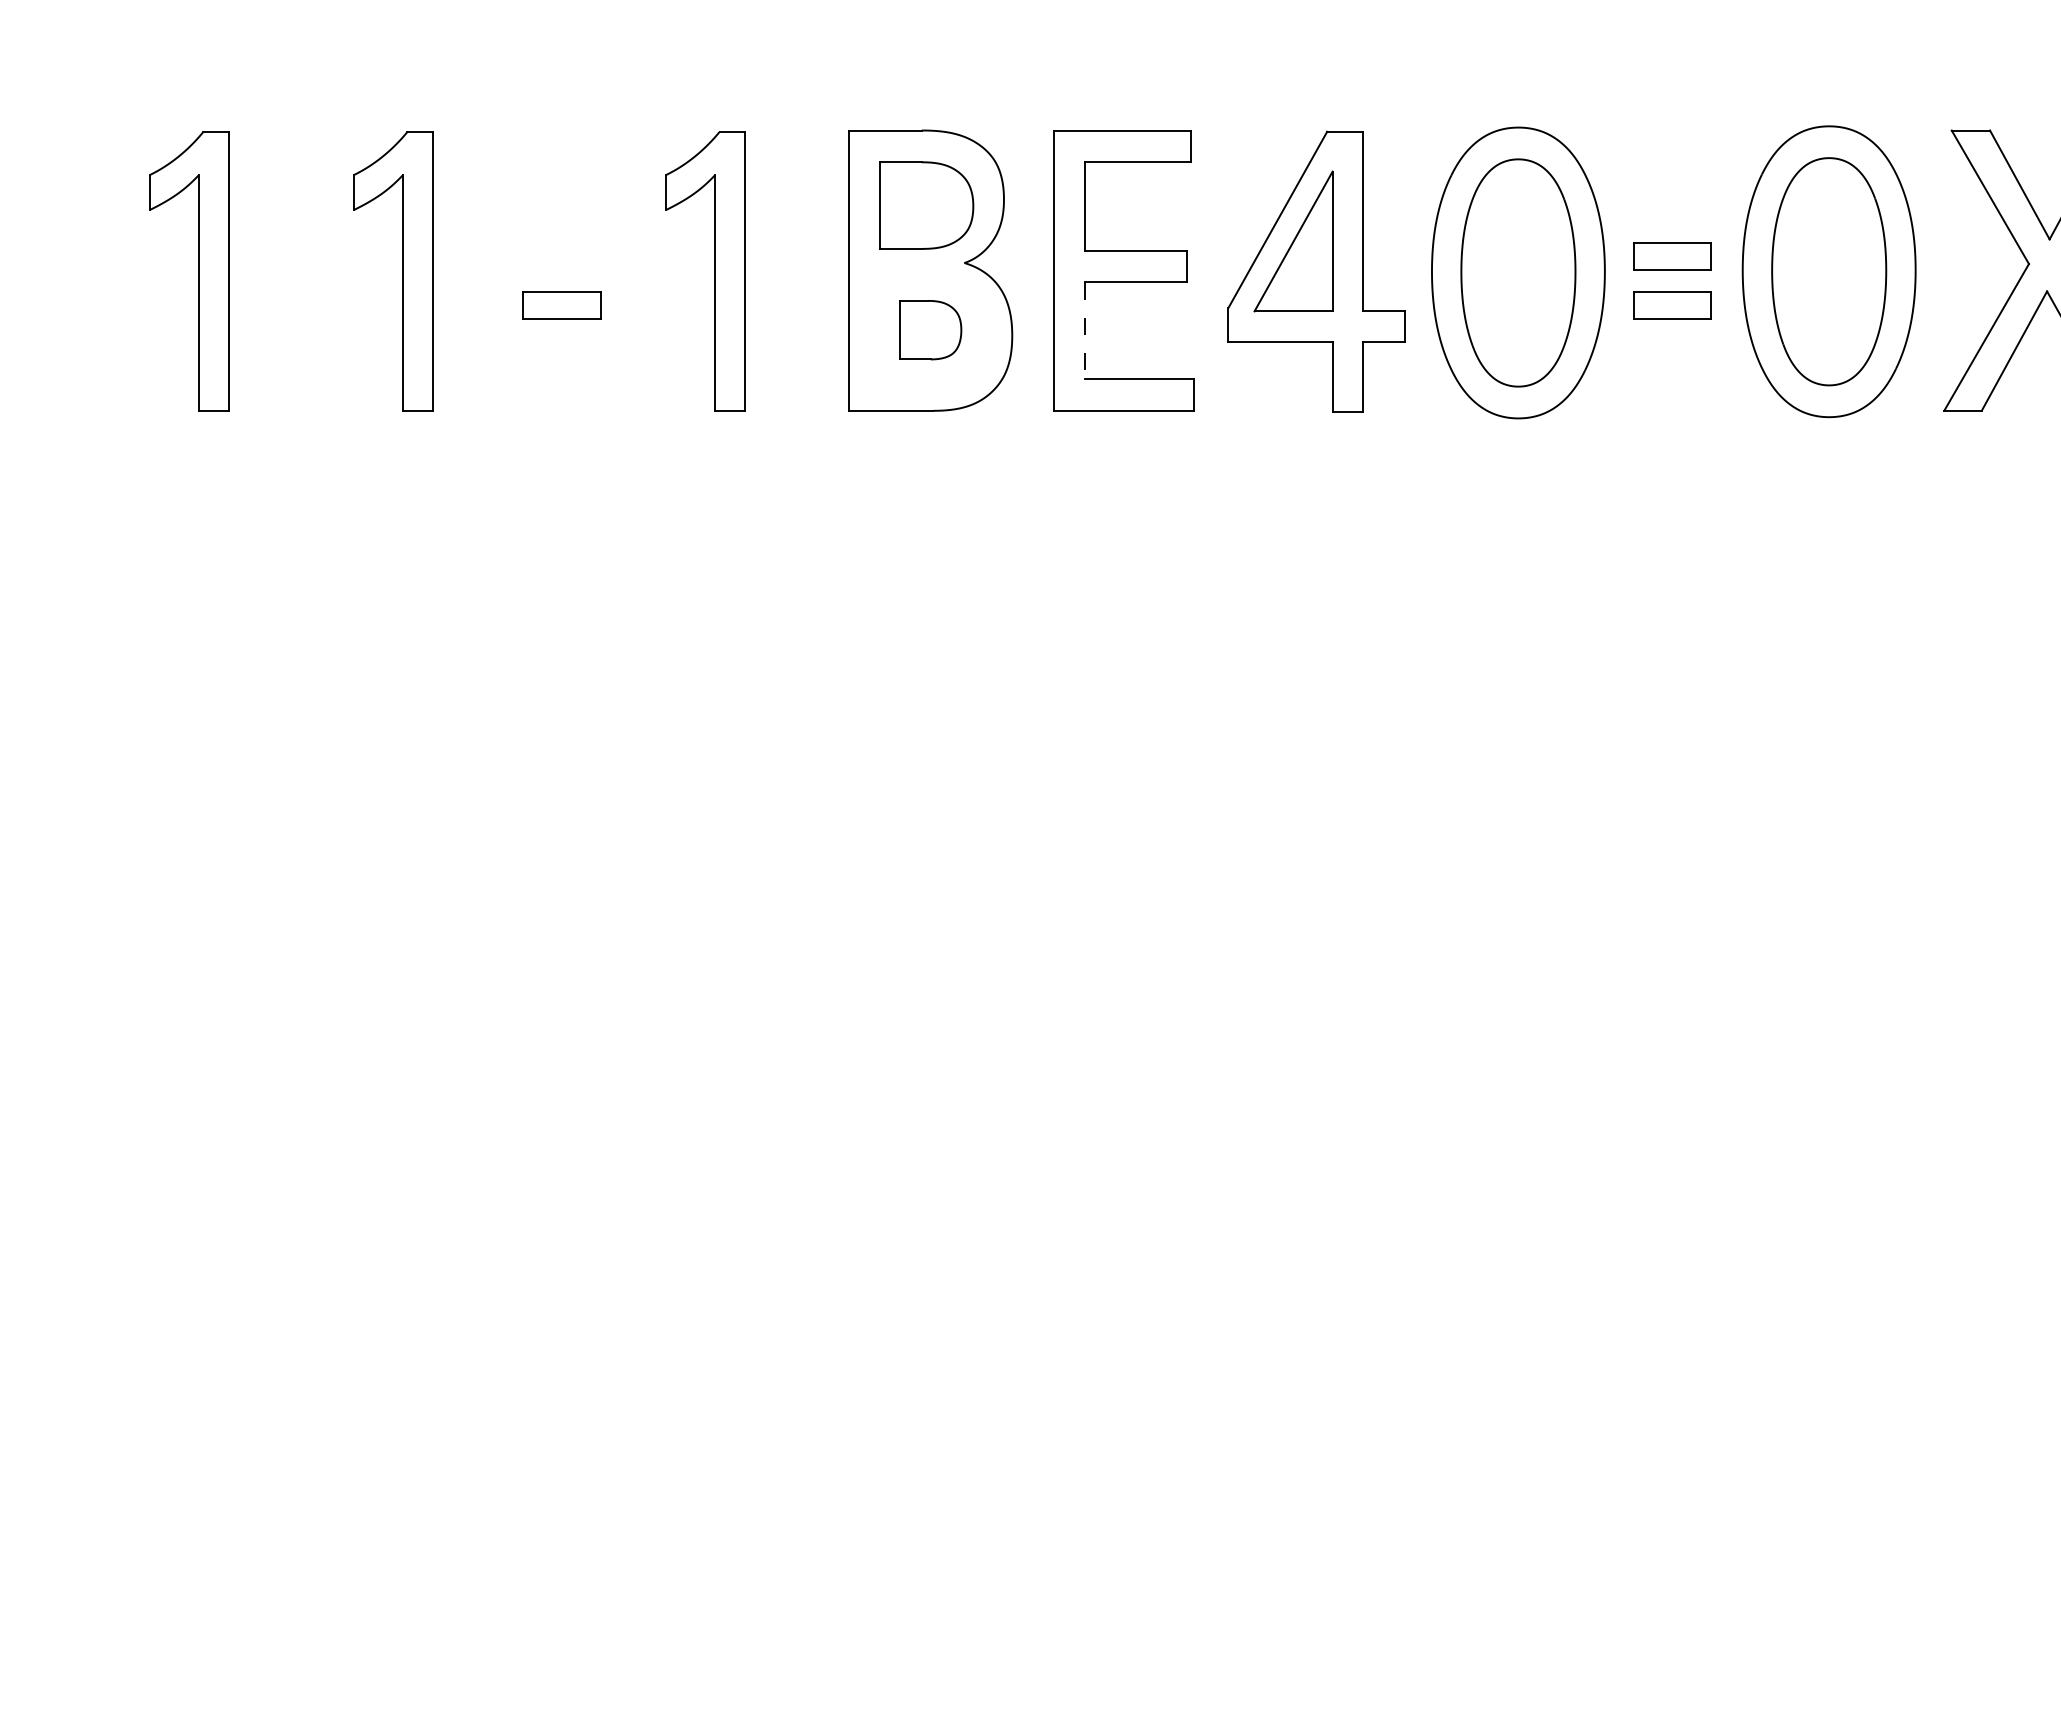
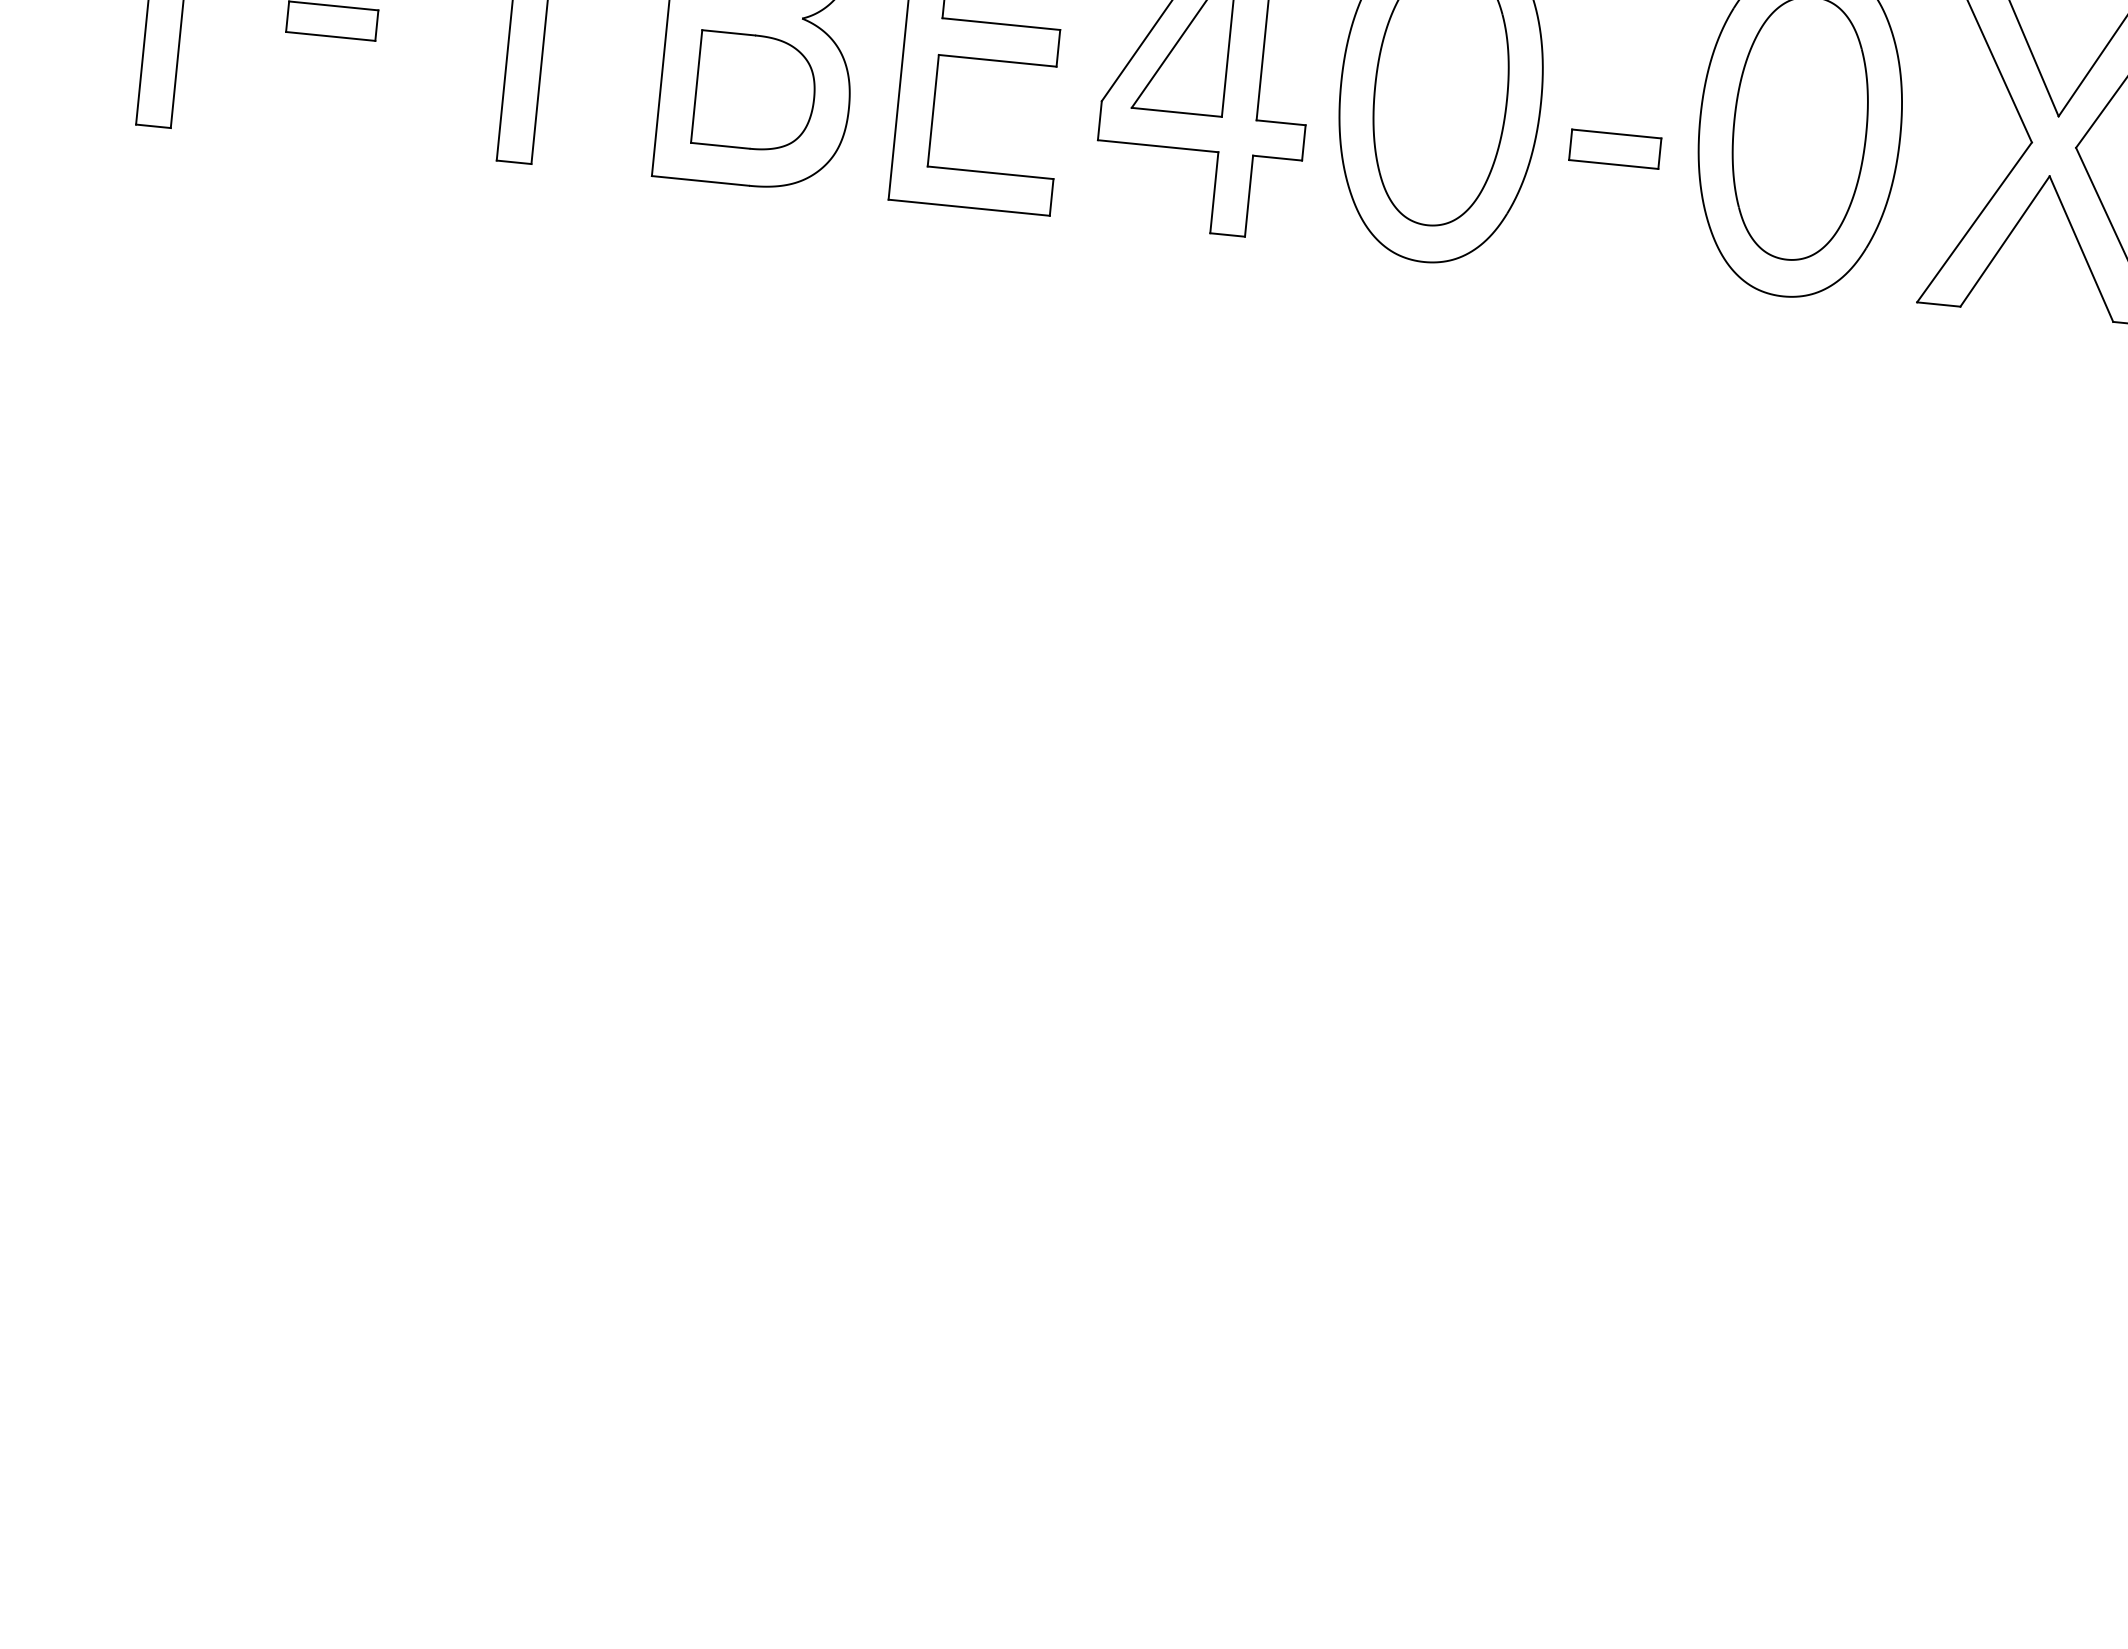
part: (1672, 256) -> (1620, 92), removed
part: (930, 329) -> (755, 91), size x1.67
line: (1084, 331) -> (932, 111), dashed -> solid

